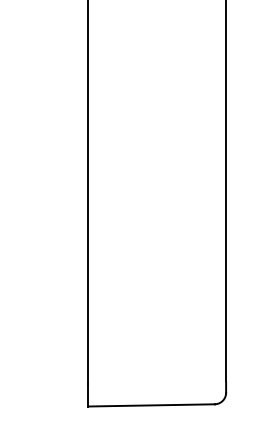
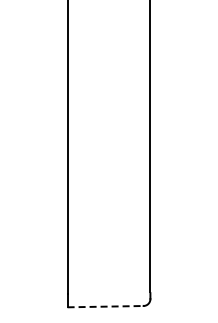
line: (153, 405) -> (106, 306), solid -> dashed

